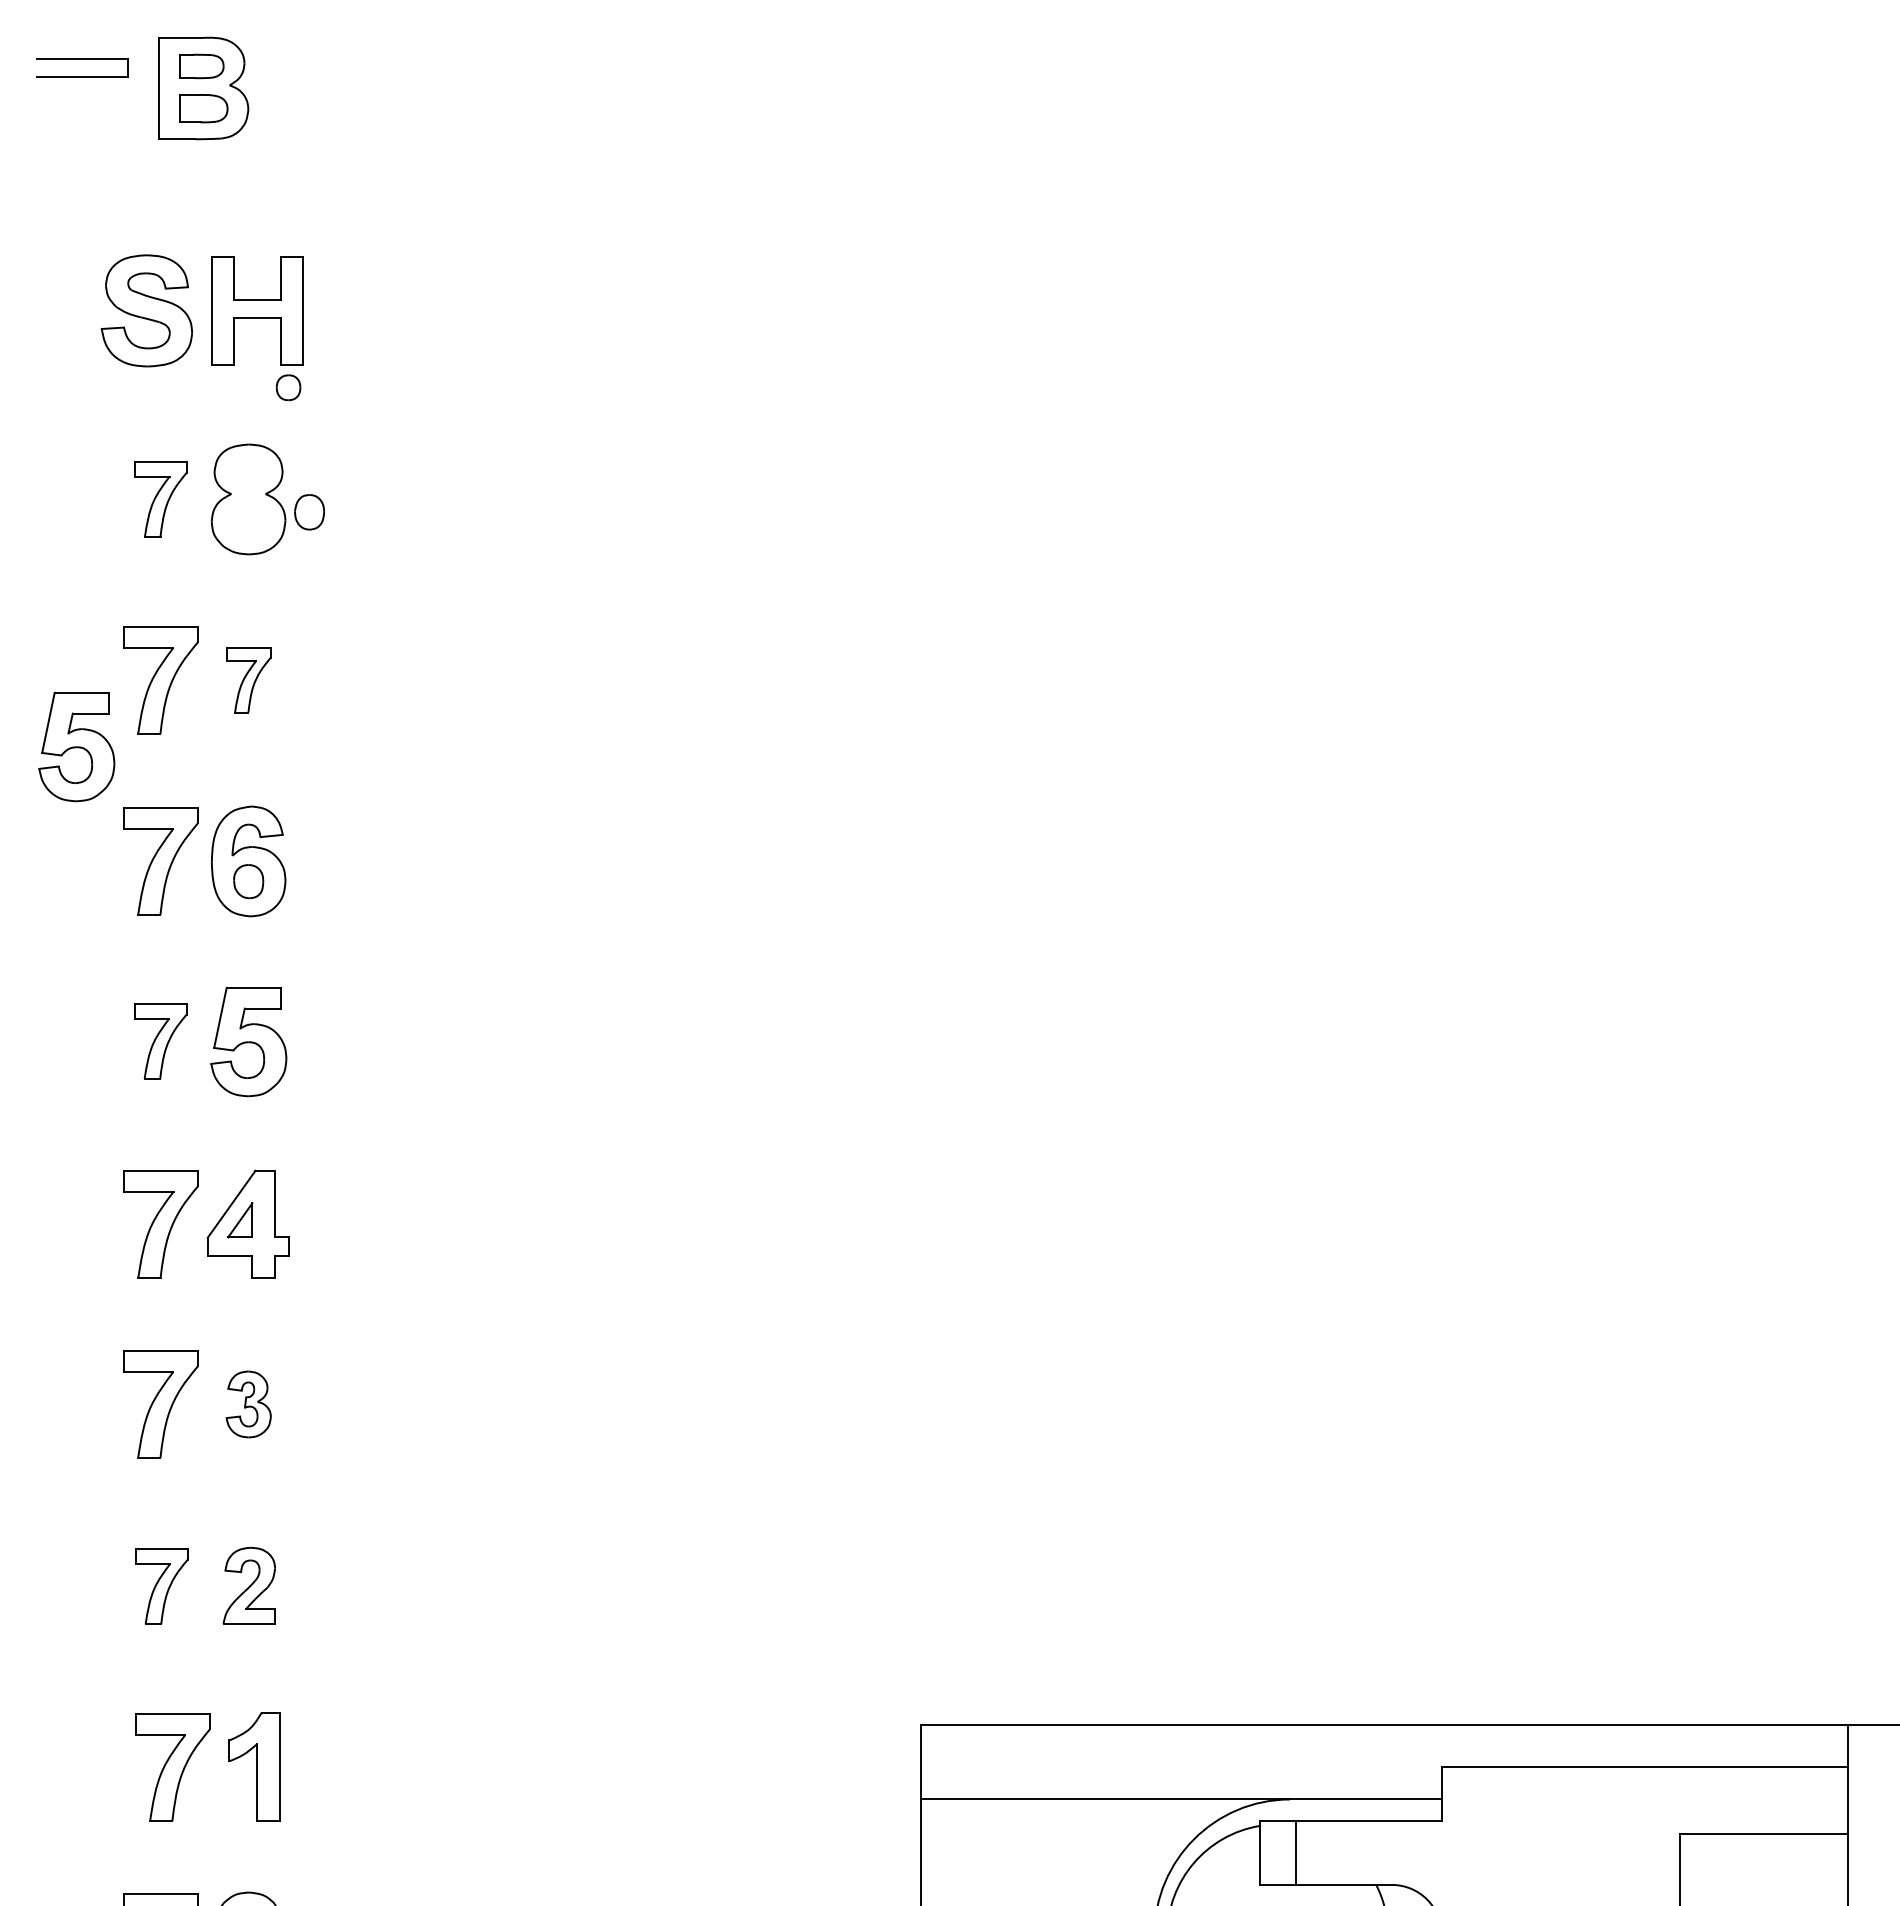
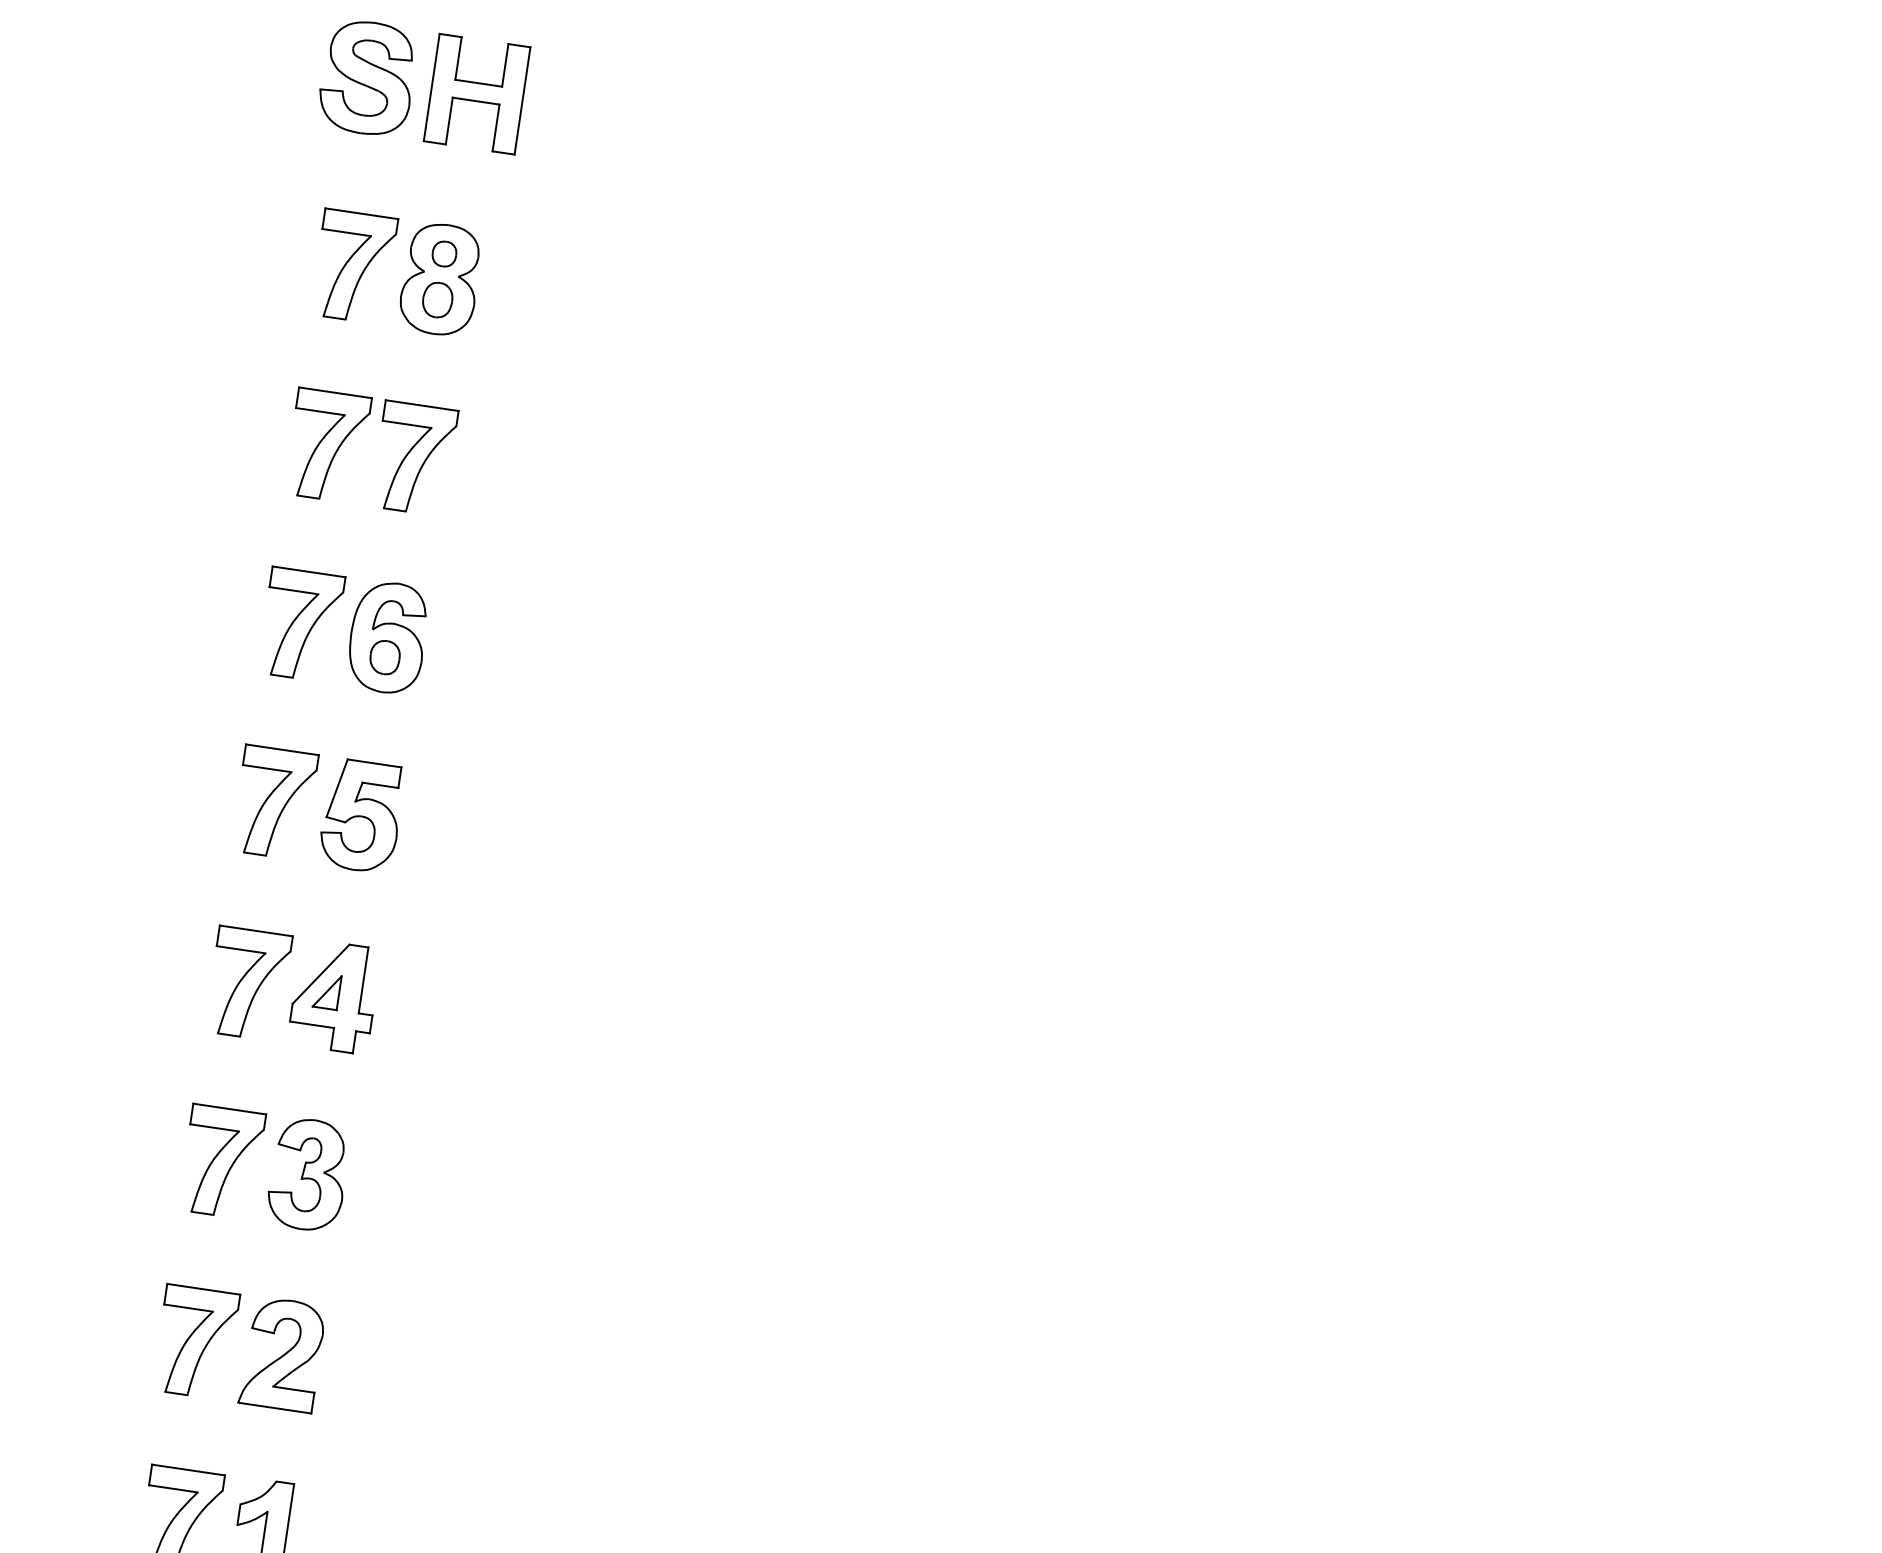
part: (288, 387) -> (444, 253), moved
part: (160, 499) -> (353, 266), size x1.43
part: (309, 512) -> (437, 300), moved
part: (248, 680) -> (414, 458), size x1.67
part: (76, 746) -> (234, 498), removed
part: (160, 1041) -> (274, 802), size x1.43
part: (248, 1404) -> (308, 1174), size x1.67
part: (249, 1585) -> (282, 1354), size x1.43
part: (161, 1586) -> (195, 1342), size x1.43

